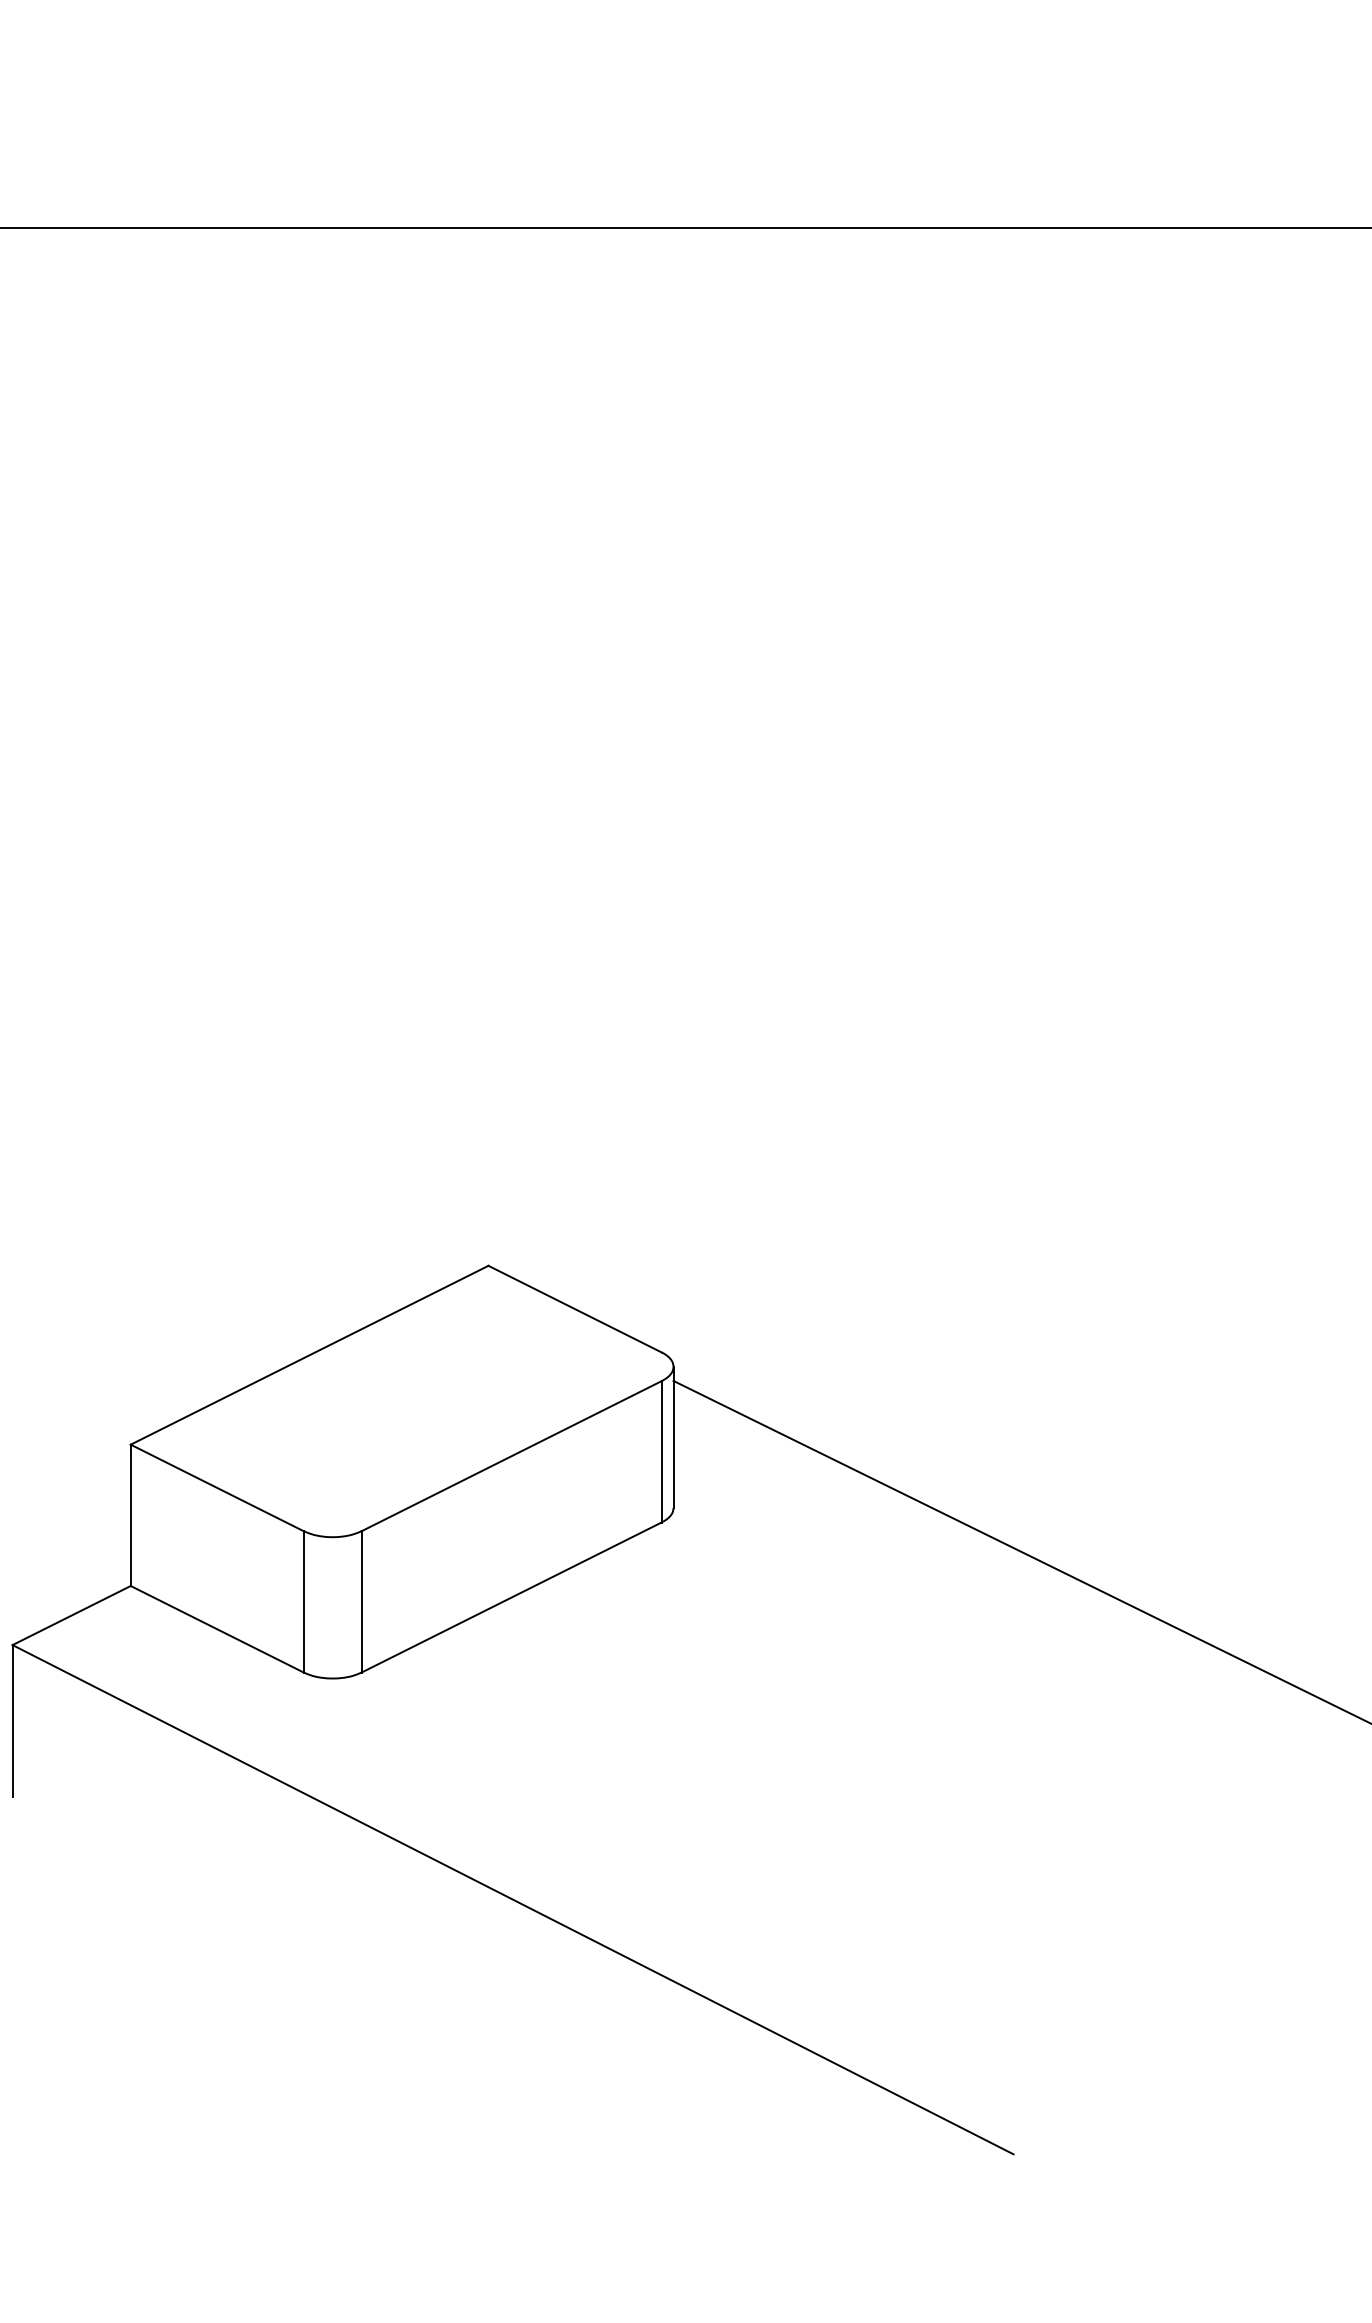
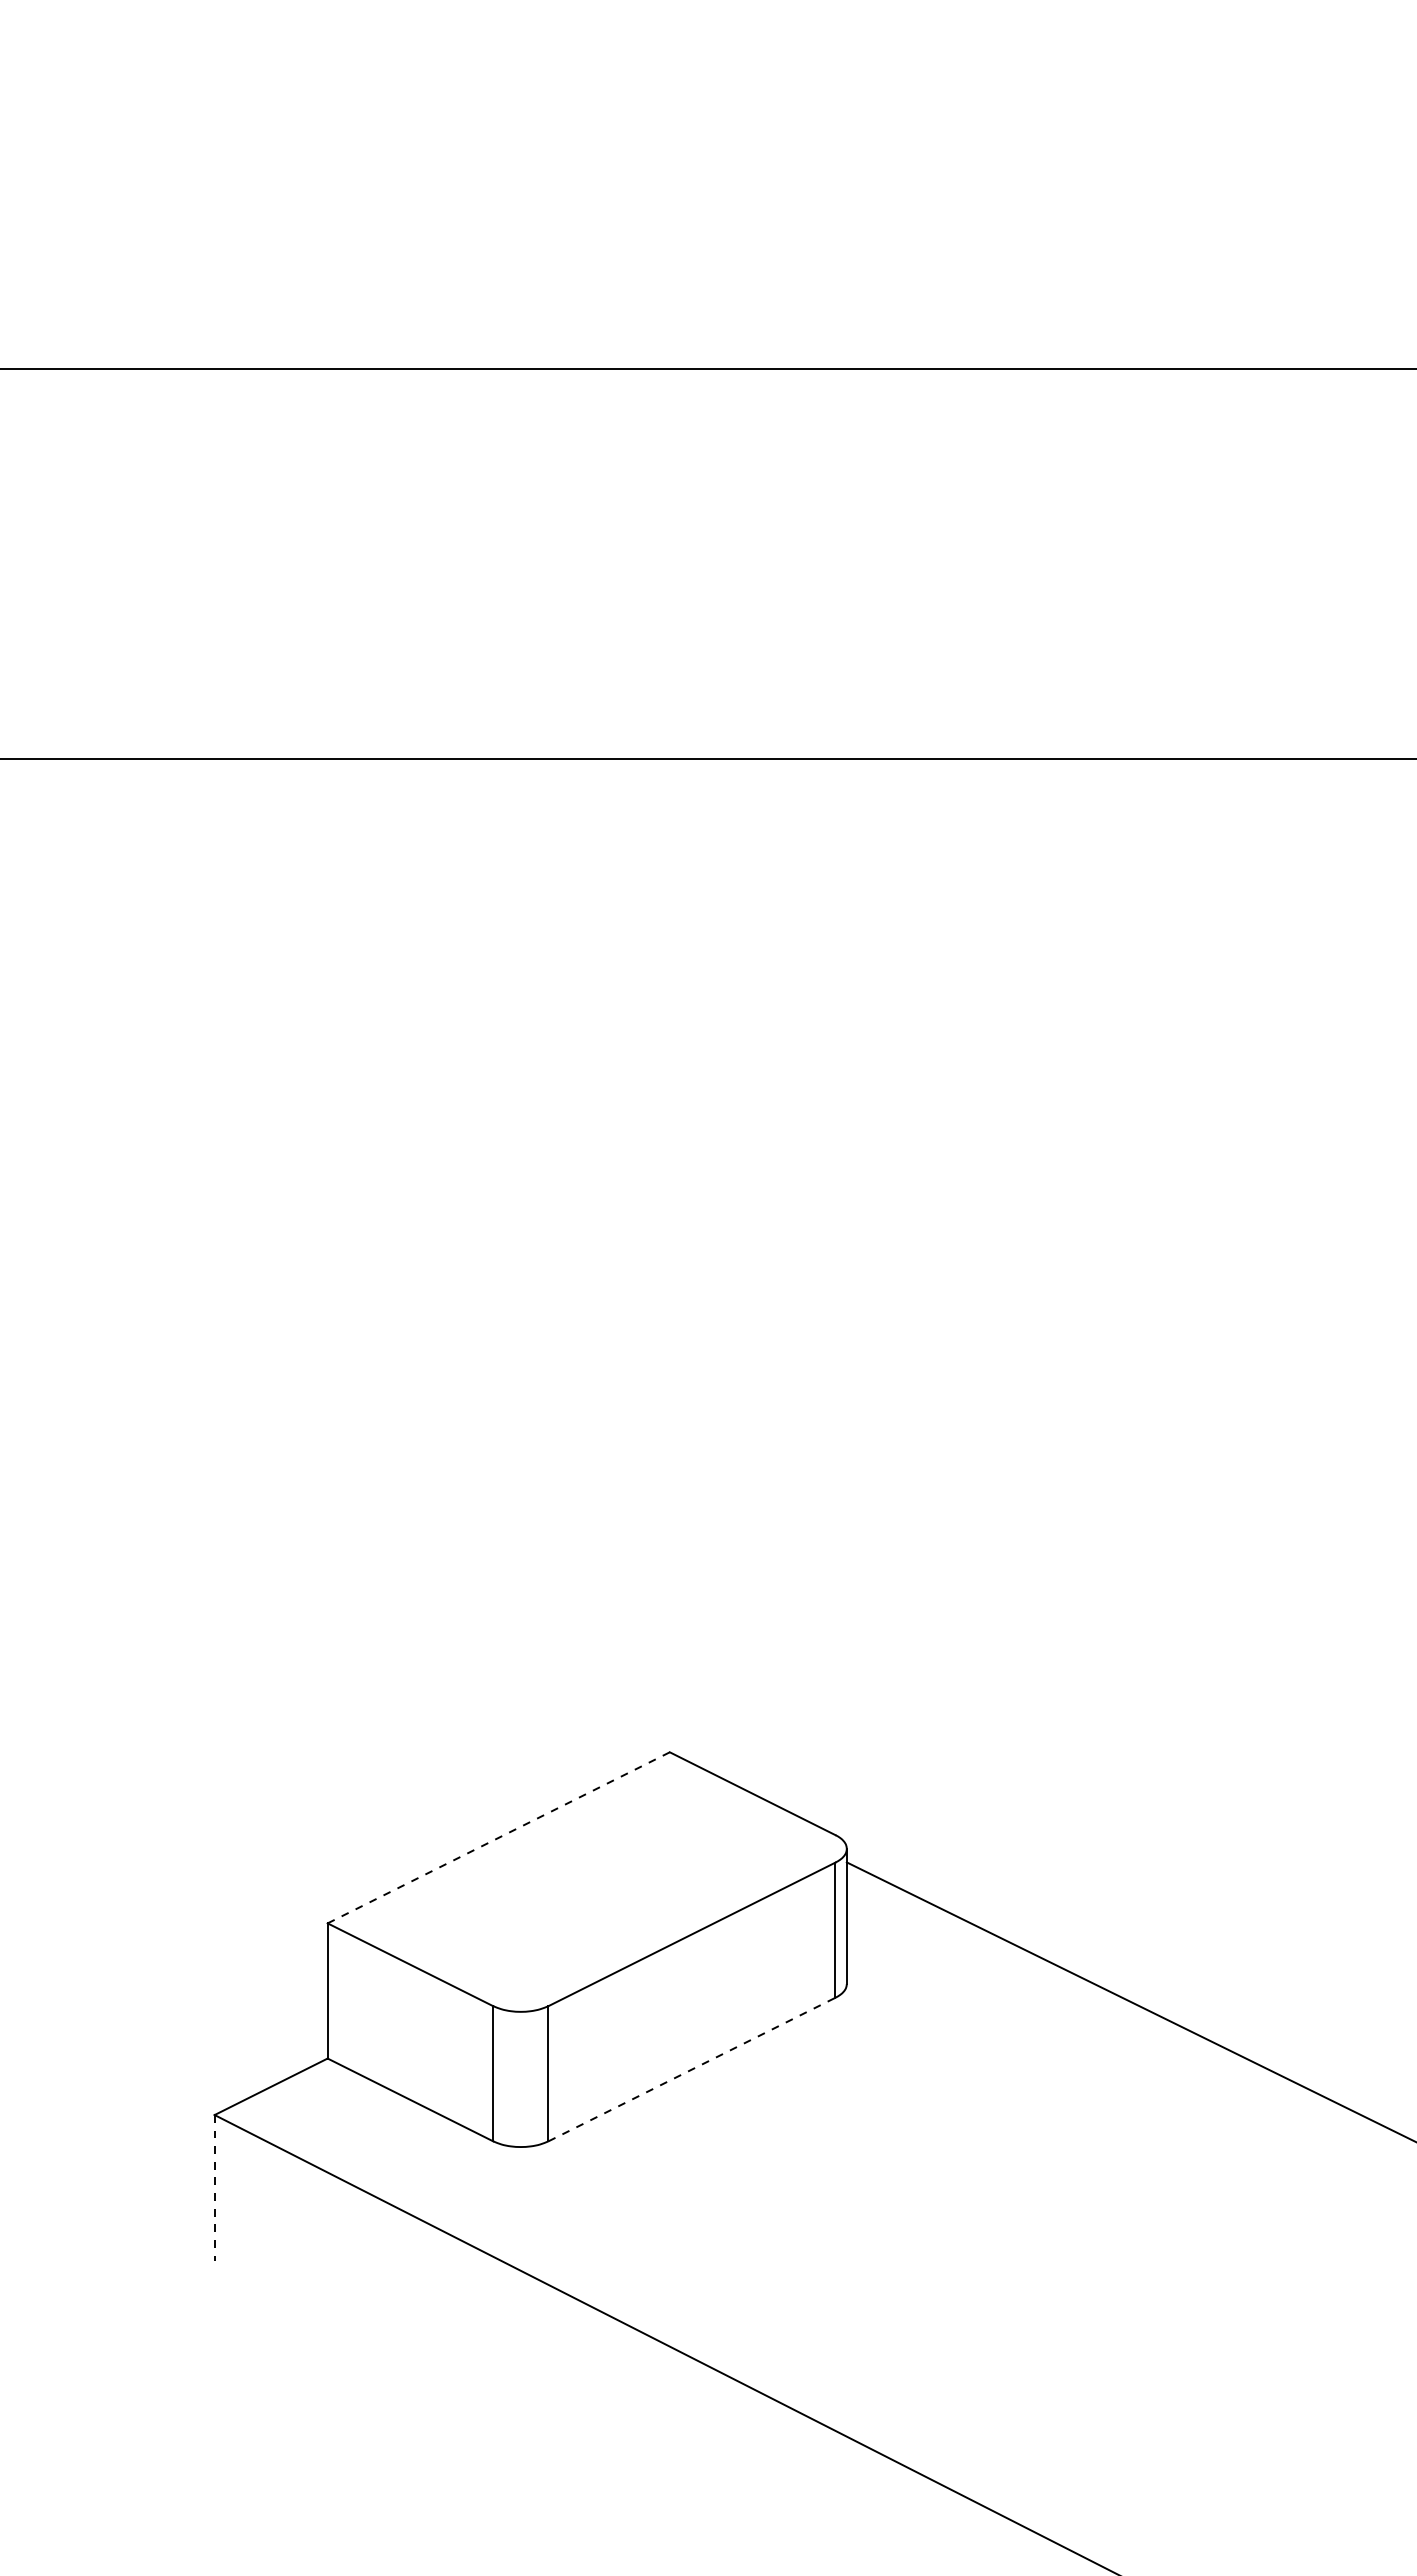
line: (310, 1354) -> (499, 1837), solid -> dashed
line: (512, 1597) -> (692, 2069), solid -> dashed
line: (12, 1720) -> (214, 2187), solid -> dashed

